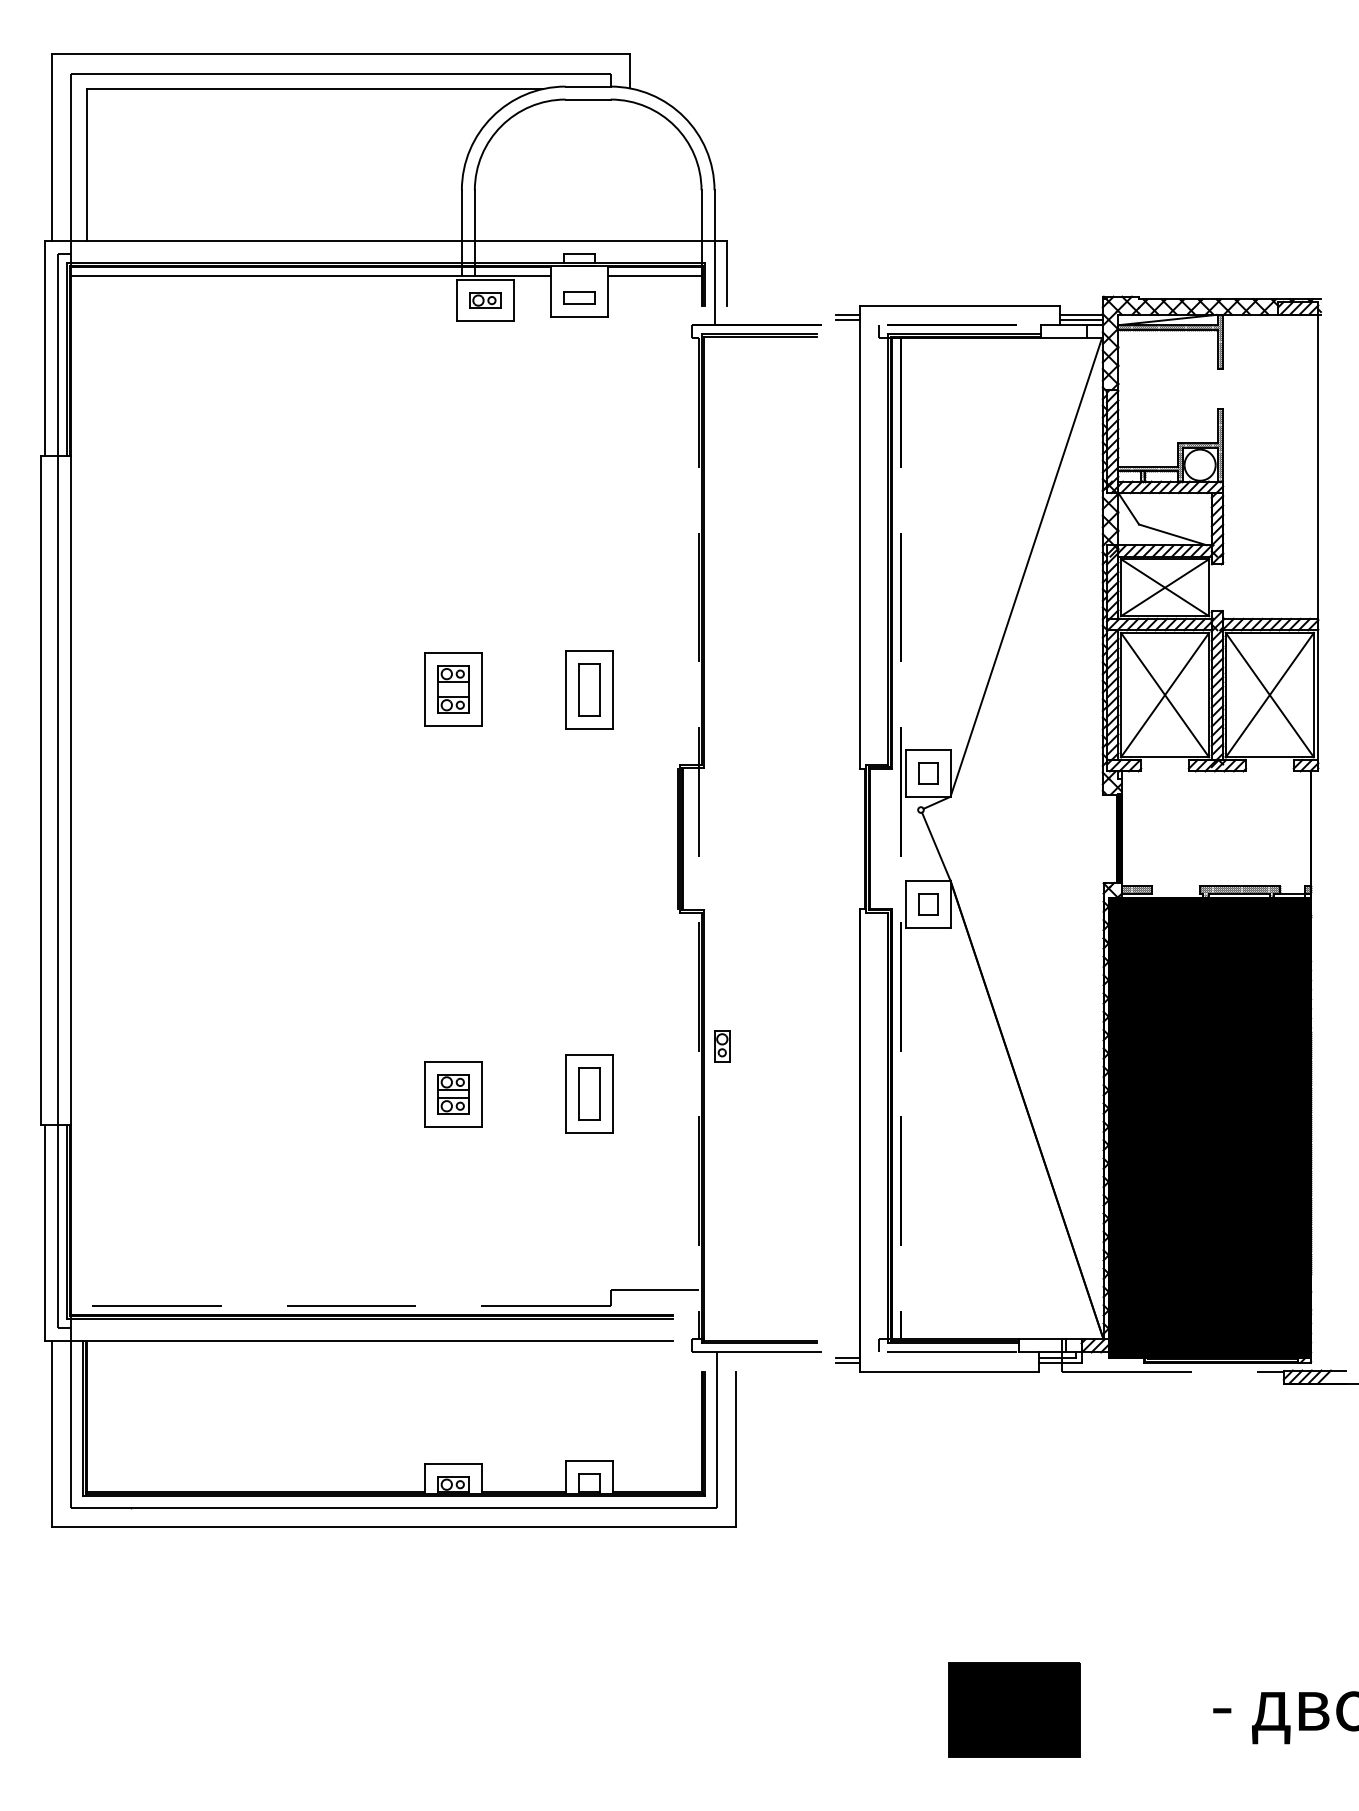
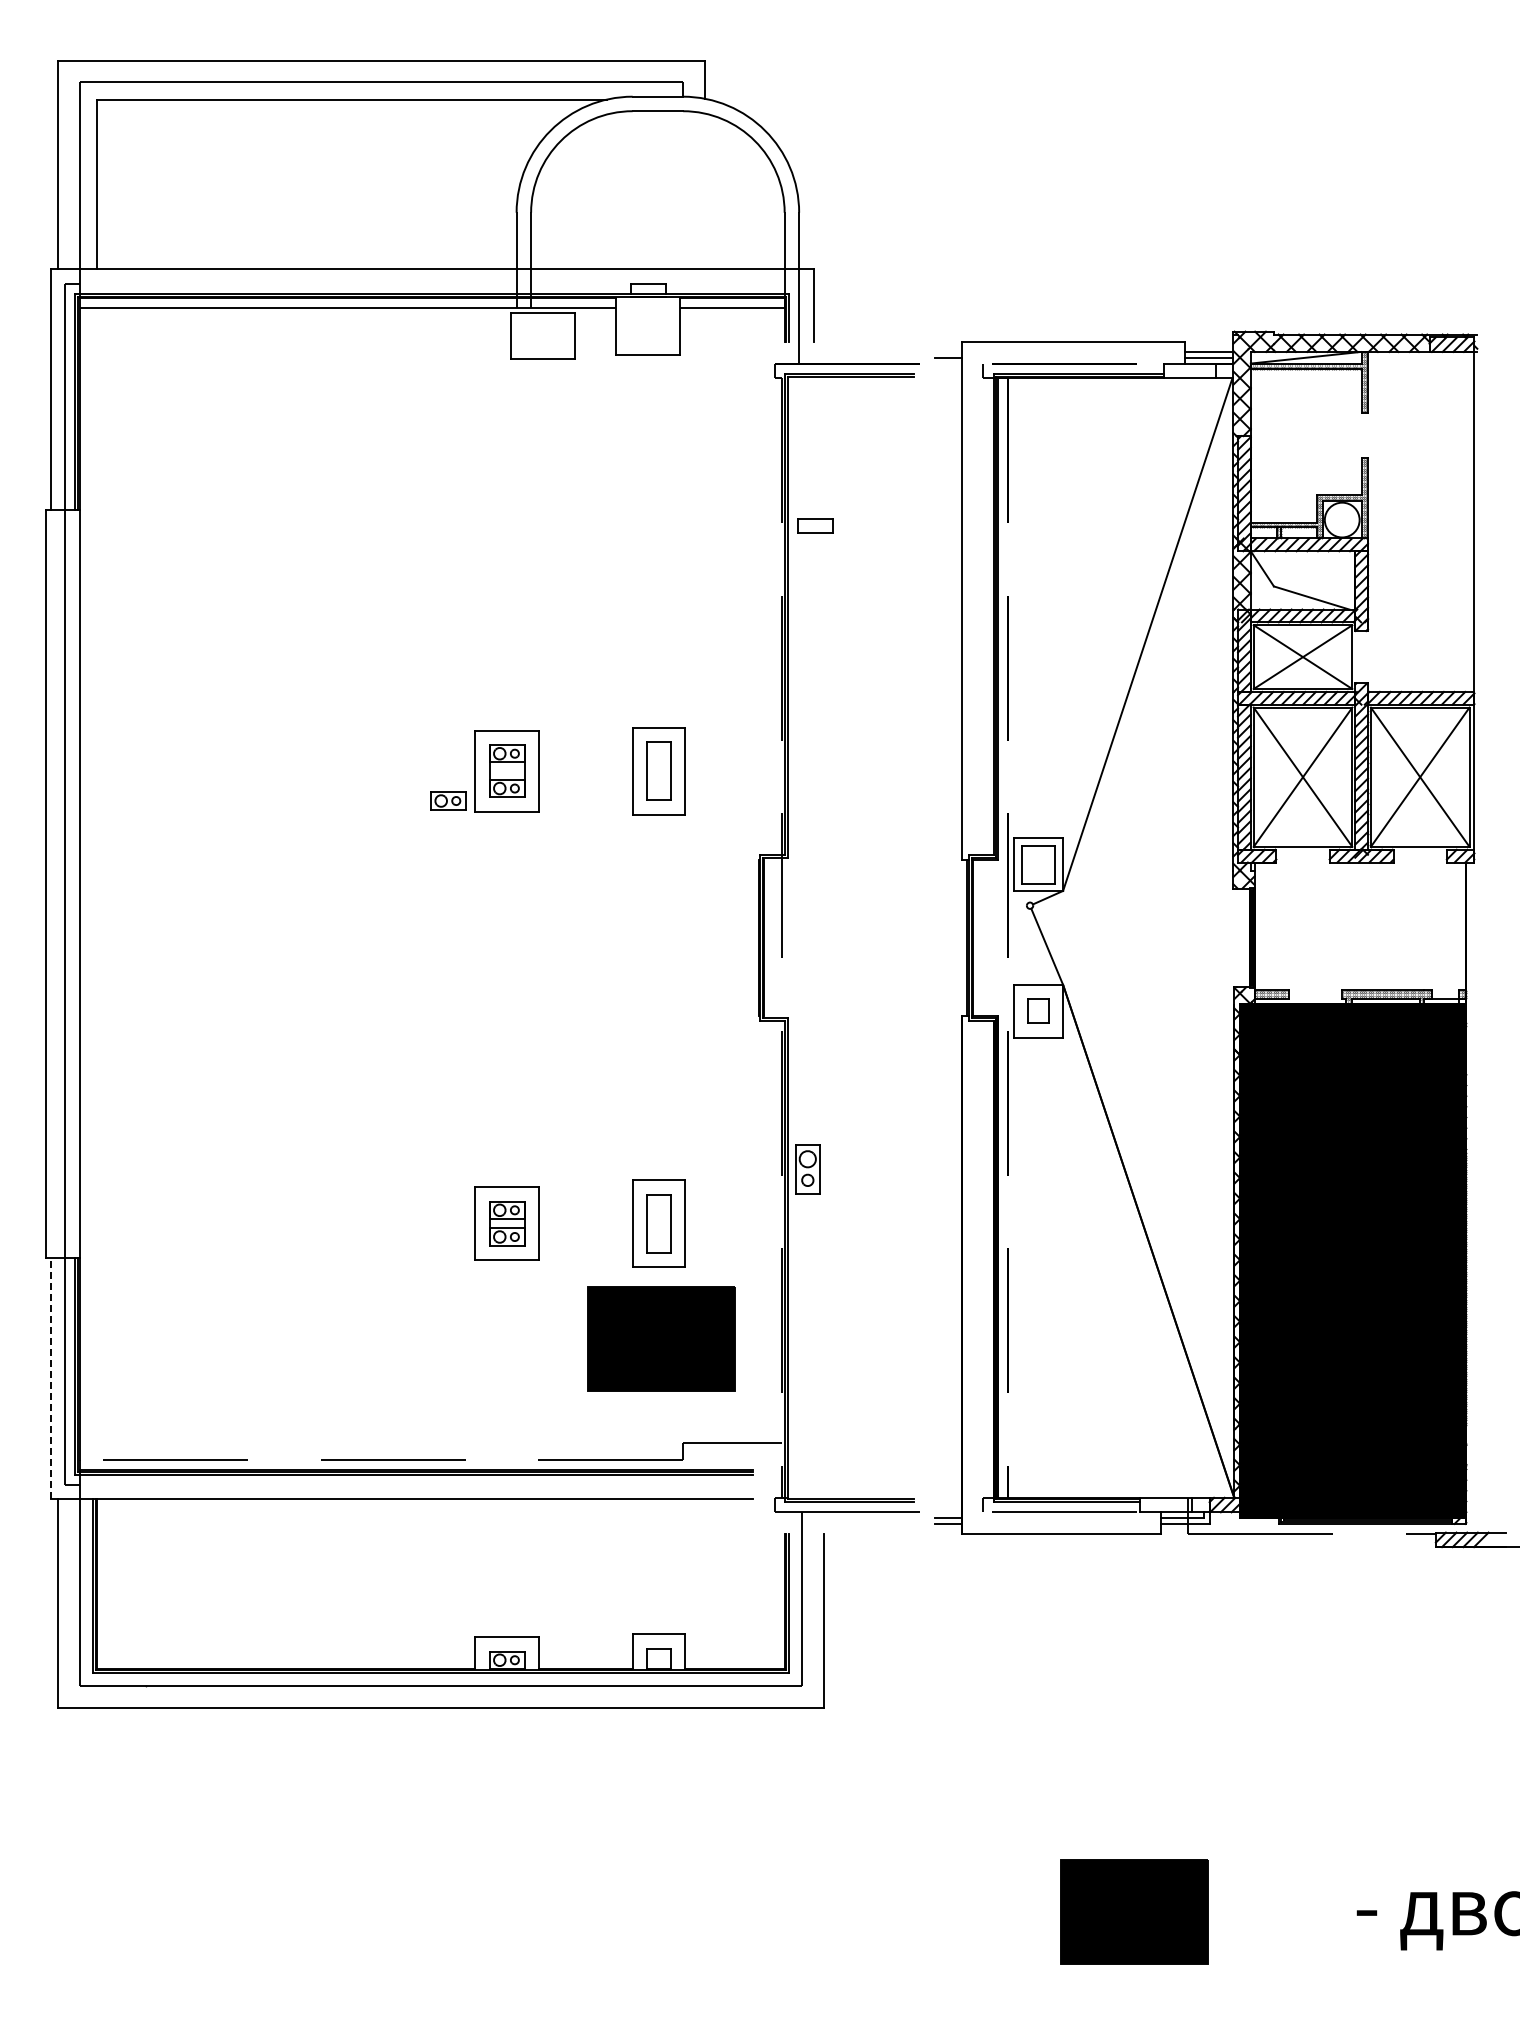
part: (579, 297) -> (815, 525), moved
part: (485, 300) -> (448, 800), moved
line: (848, 314) -> (948, 351), removed
part: (928, 773) -> (1038, 864), size x1.6
part: (721, 1045) -> (807, 1169), size x1.4
part: (591, 1197) -> (661, 1338), added
line: (45, 1232) -> (50, 1378), solid -> dashed

